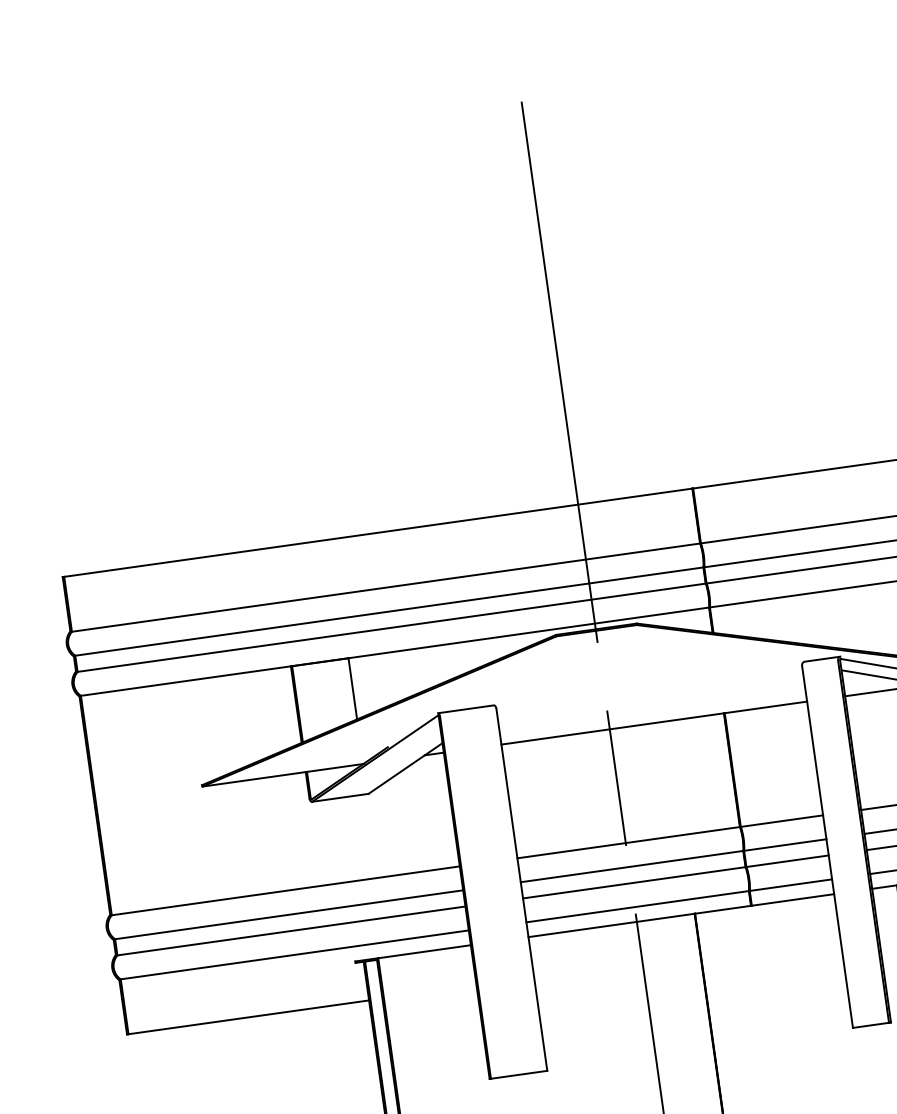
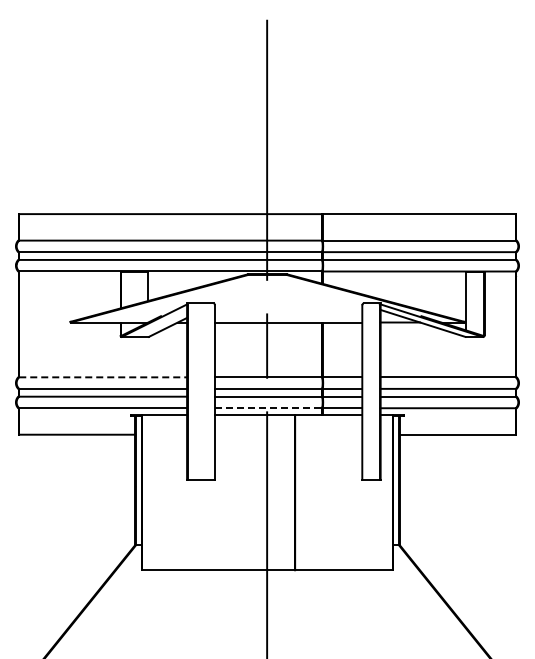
line: (286, 891) -> (103, 377), solid -> dashed
line: (637, 907) -> (268, 408), solid -> dashed

